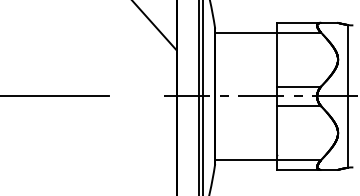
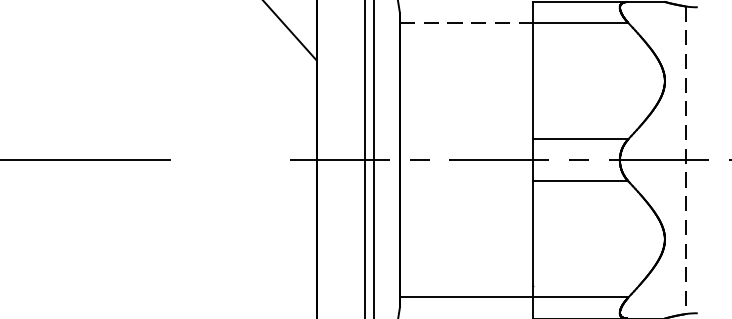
line: (245, 32) -> (465, 22), solid -> dashed
line: (347, 96) -> (685, 160), solid -> dashed

